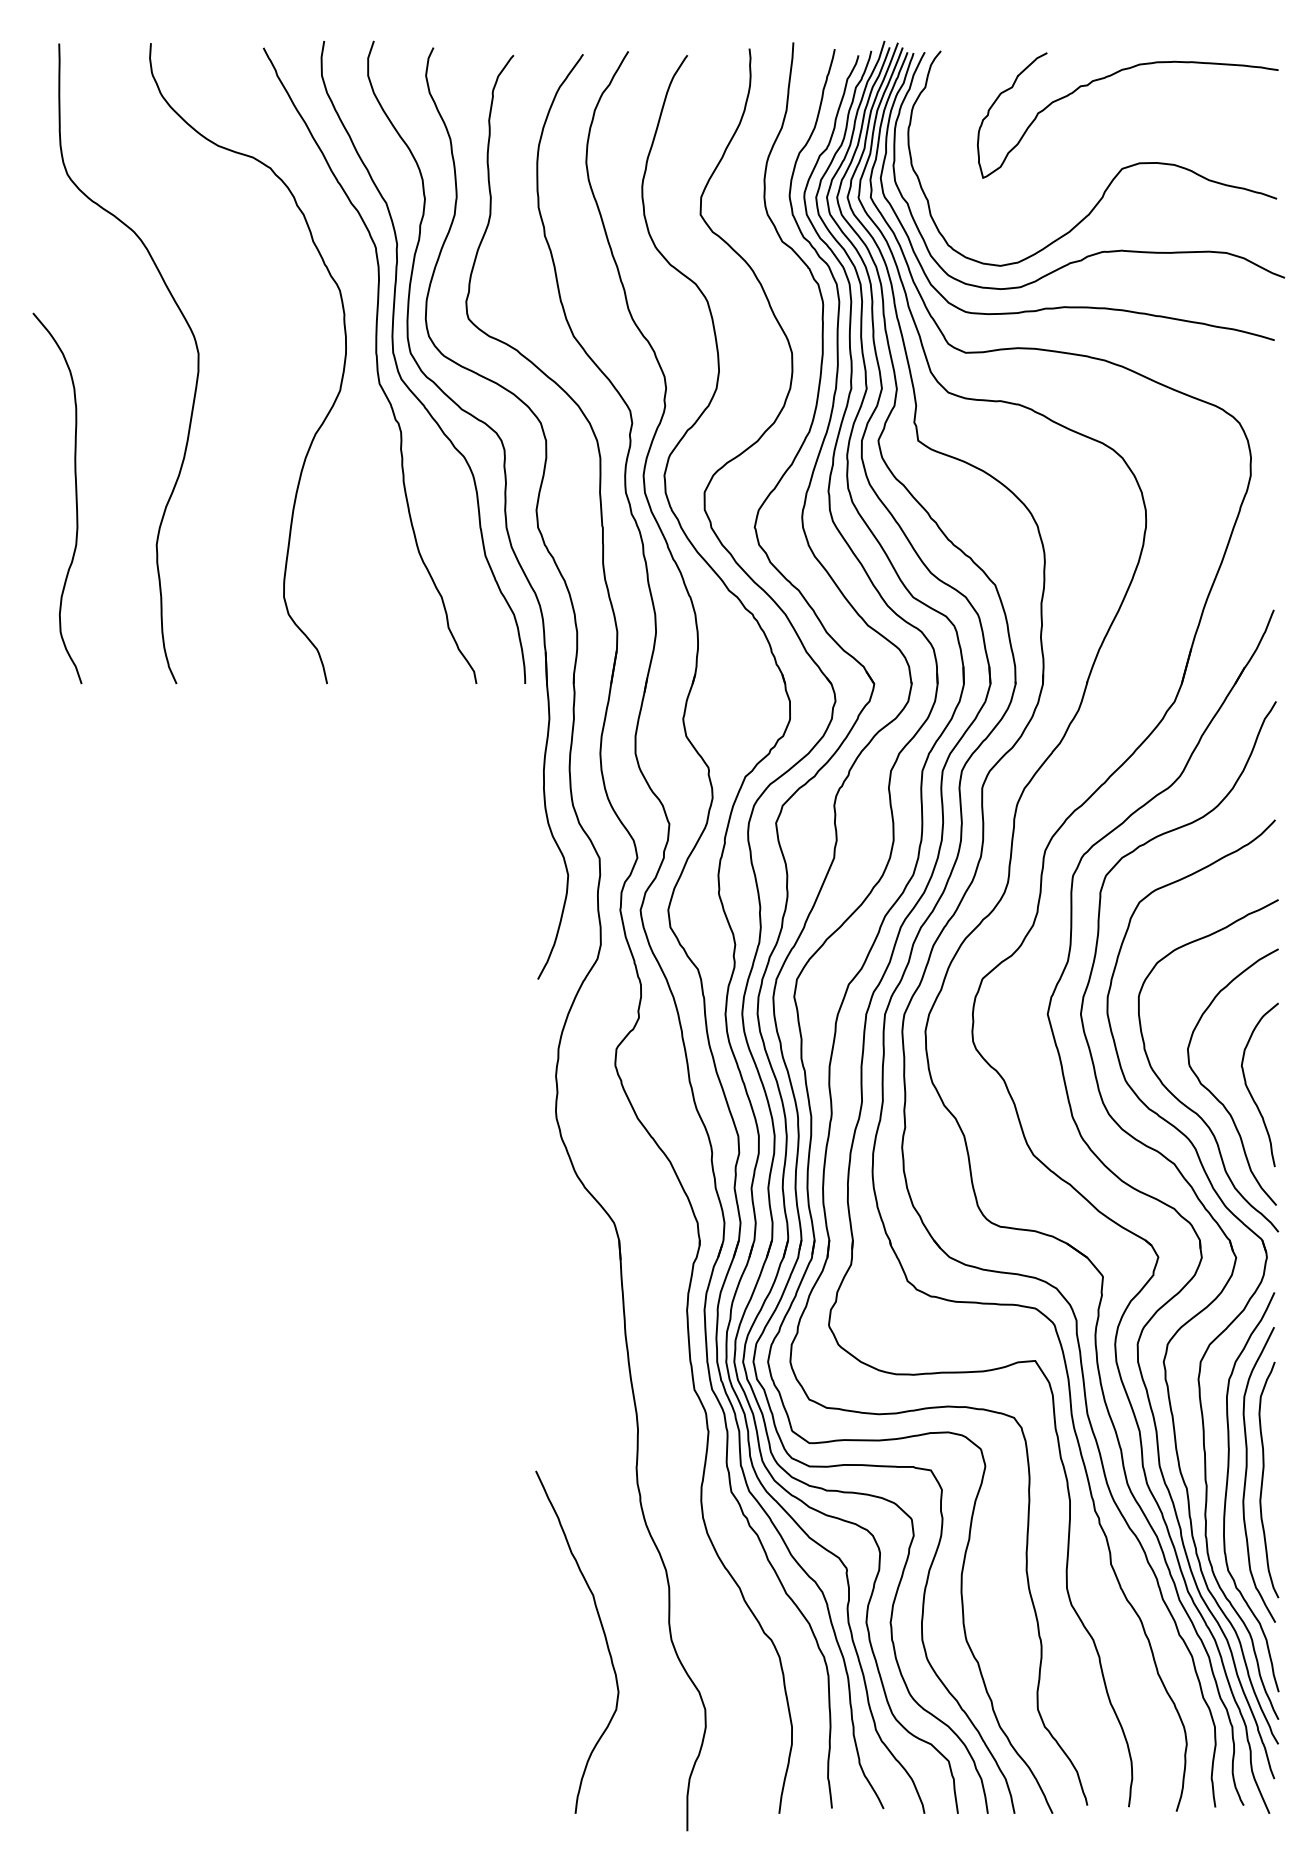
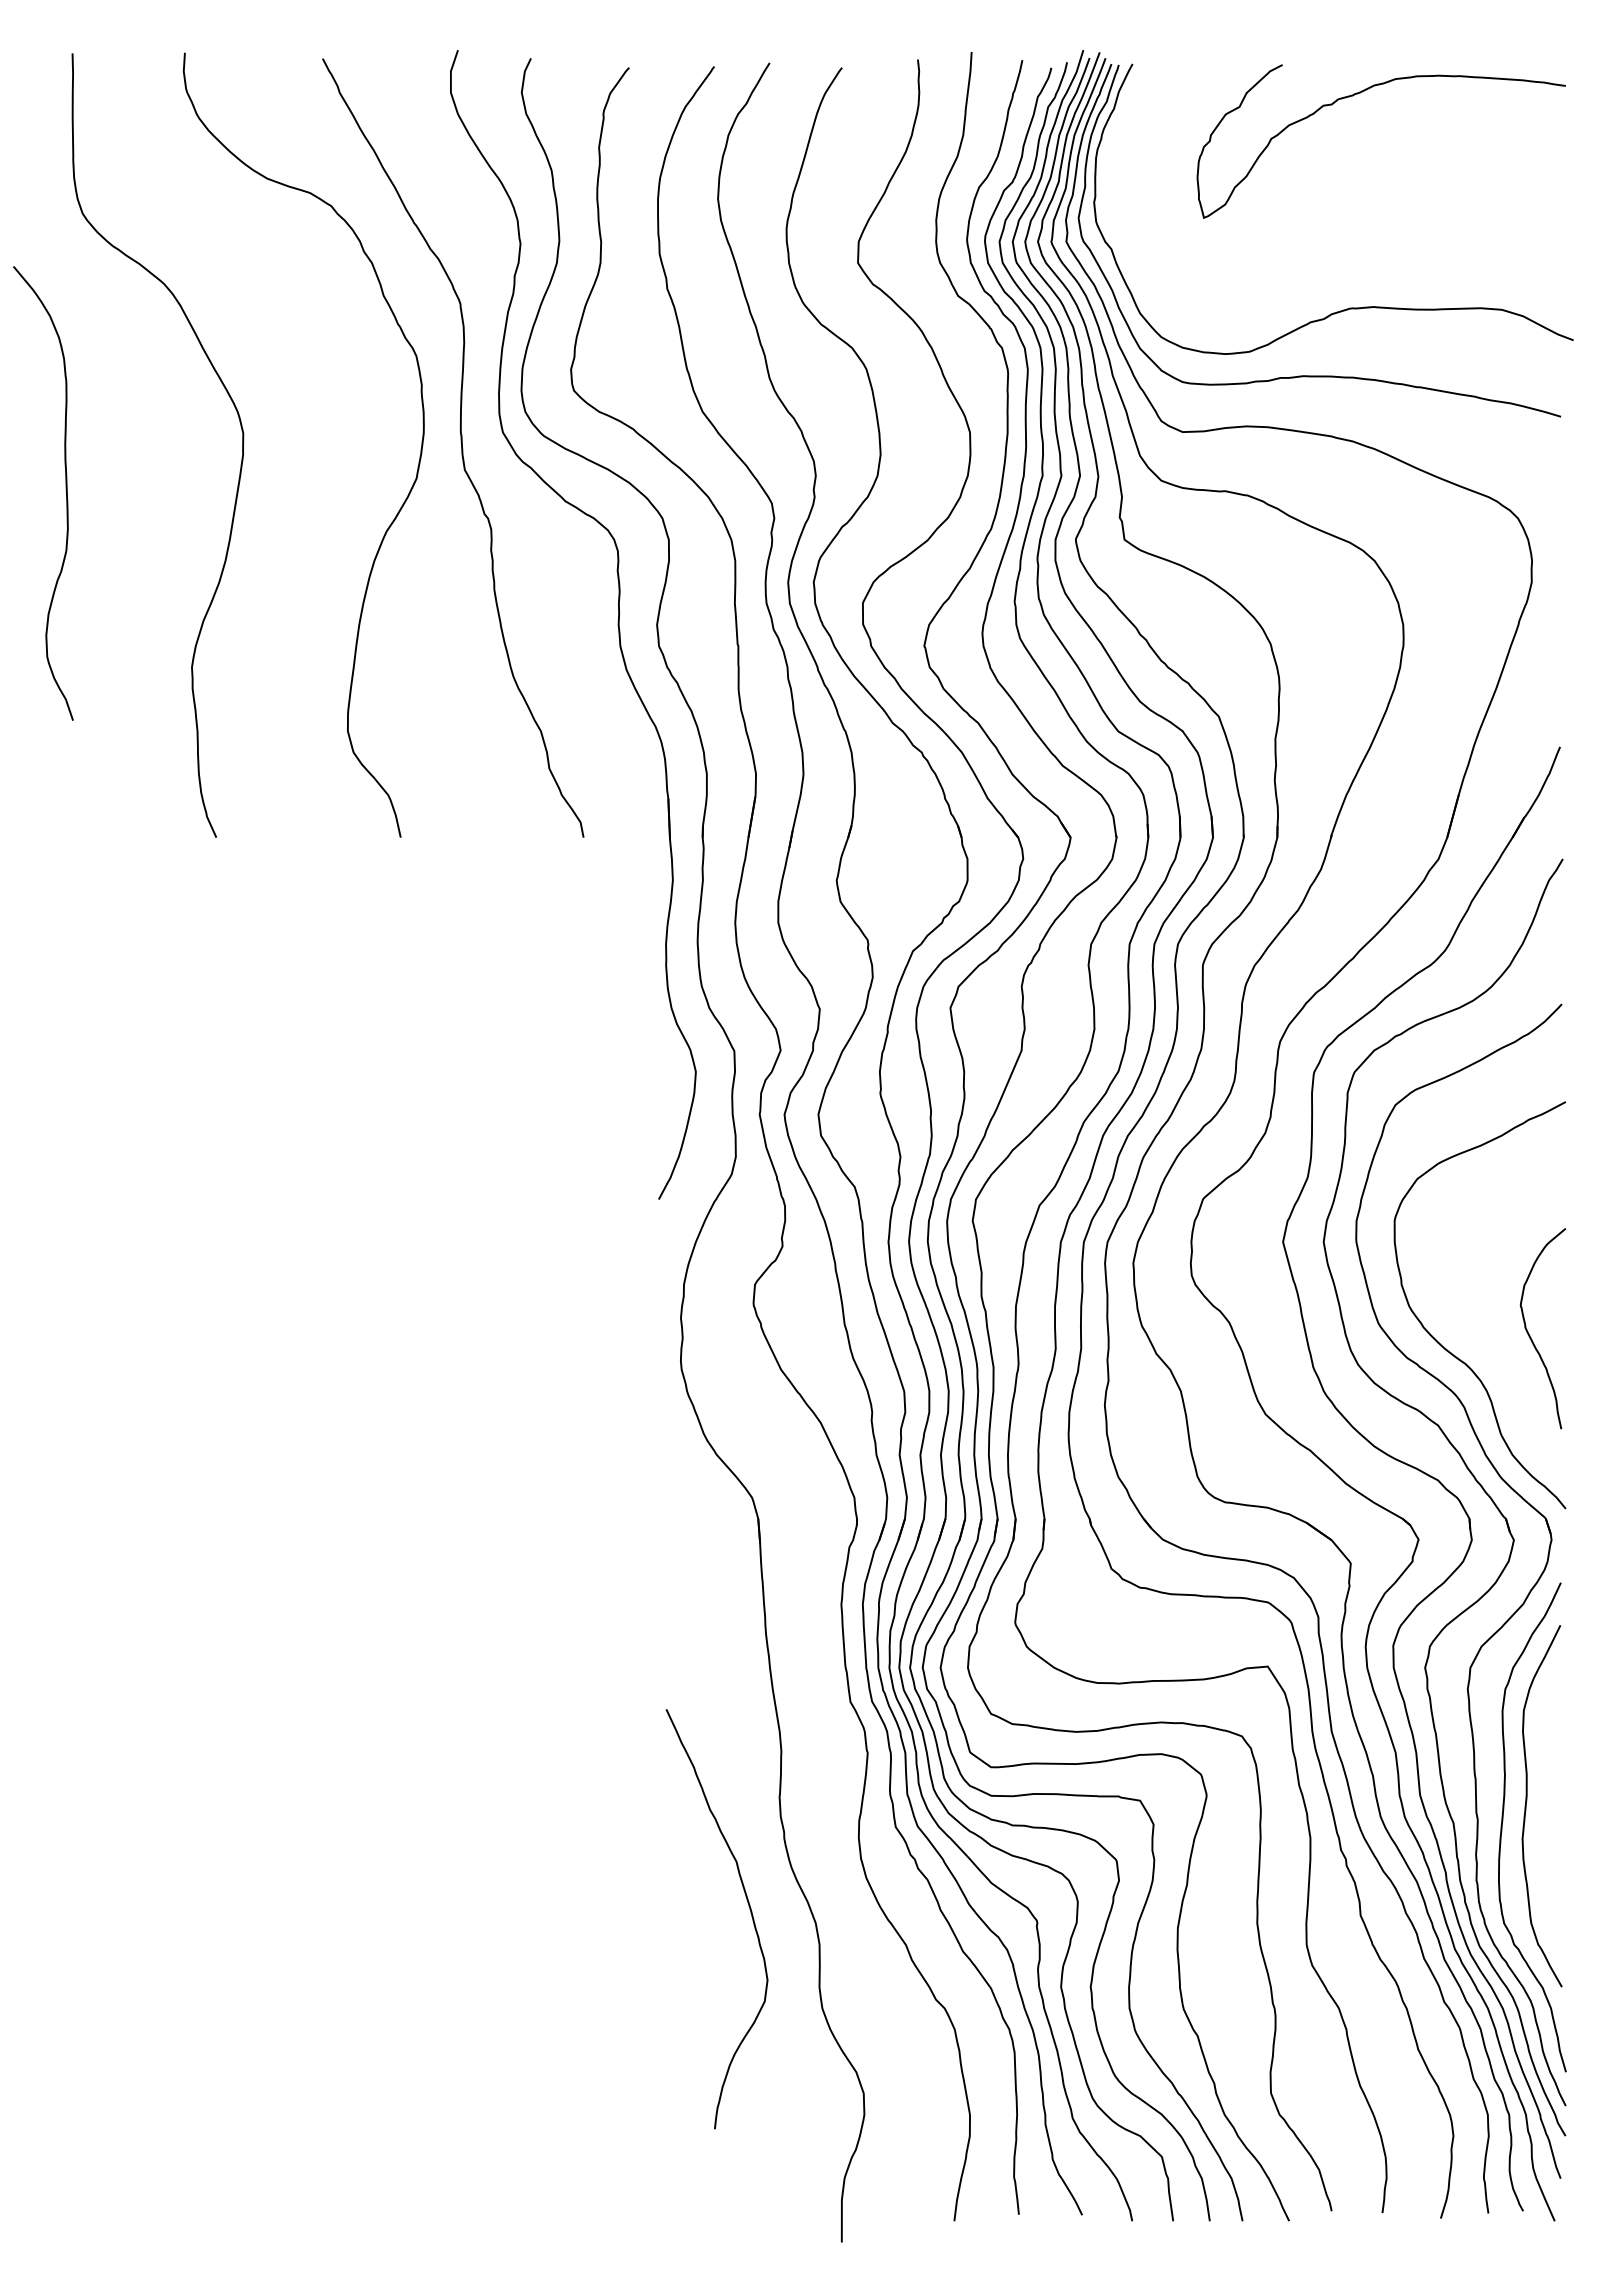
curve: (1115, 175) -> (1365, 215), removed
curve: (398, 367) -> (487, 449), removed
curve: (75, 496) -> (65, 490), moved
curve: (1213, 1094) -> (1486, 1340), removed
curve: (1263, 1477) -> (1547, 1809), removed
curve: (603, 1634) -> (749, 1909), moved

